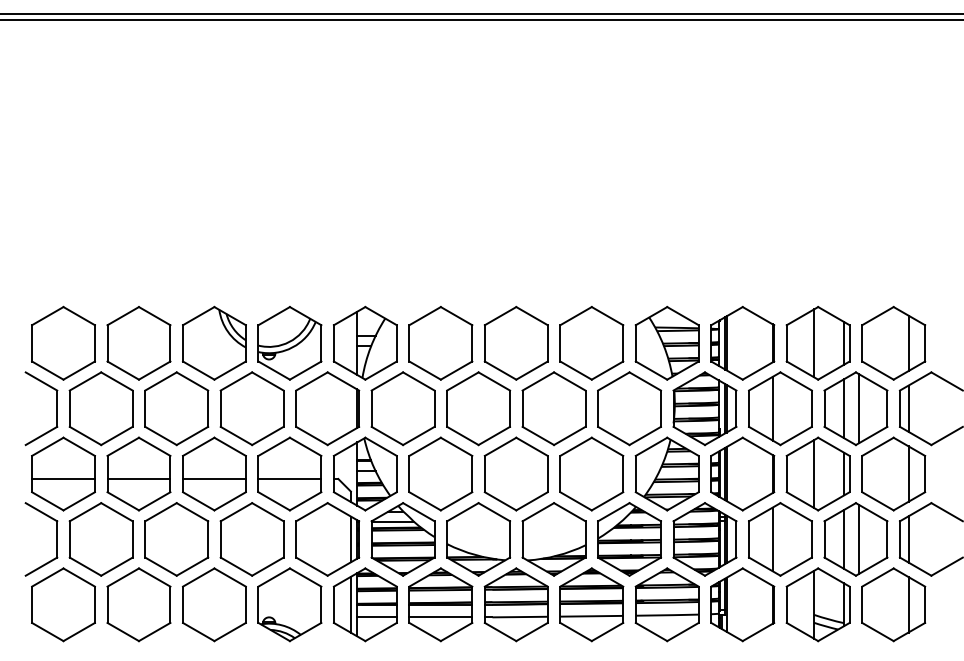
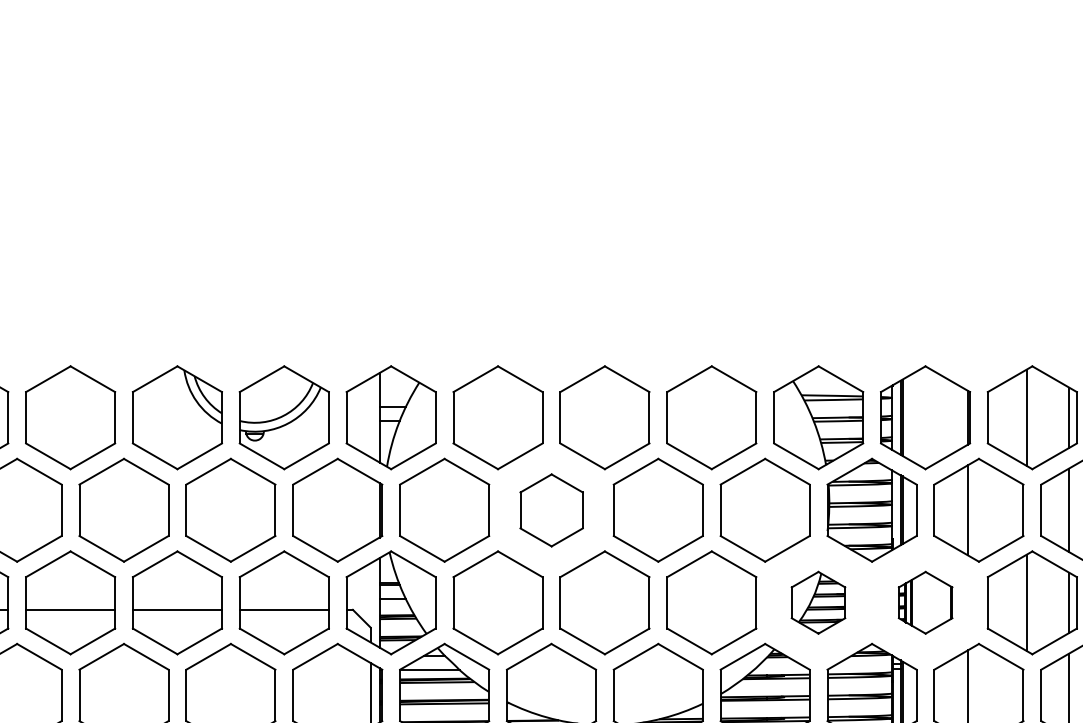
part: (478, 408) -> (551, 510), size x0.7
part: (666, 473) -> (817, 602), size x0.6
part: (742, 473) -> (925, 602), size x0.6

